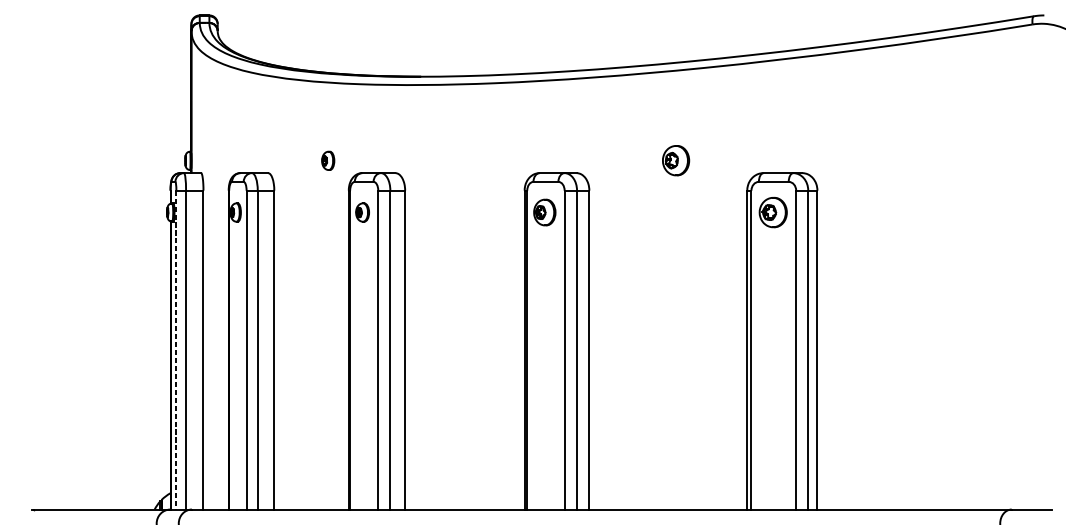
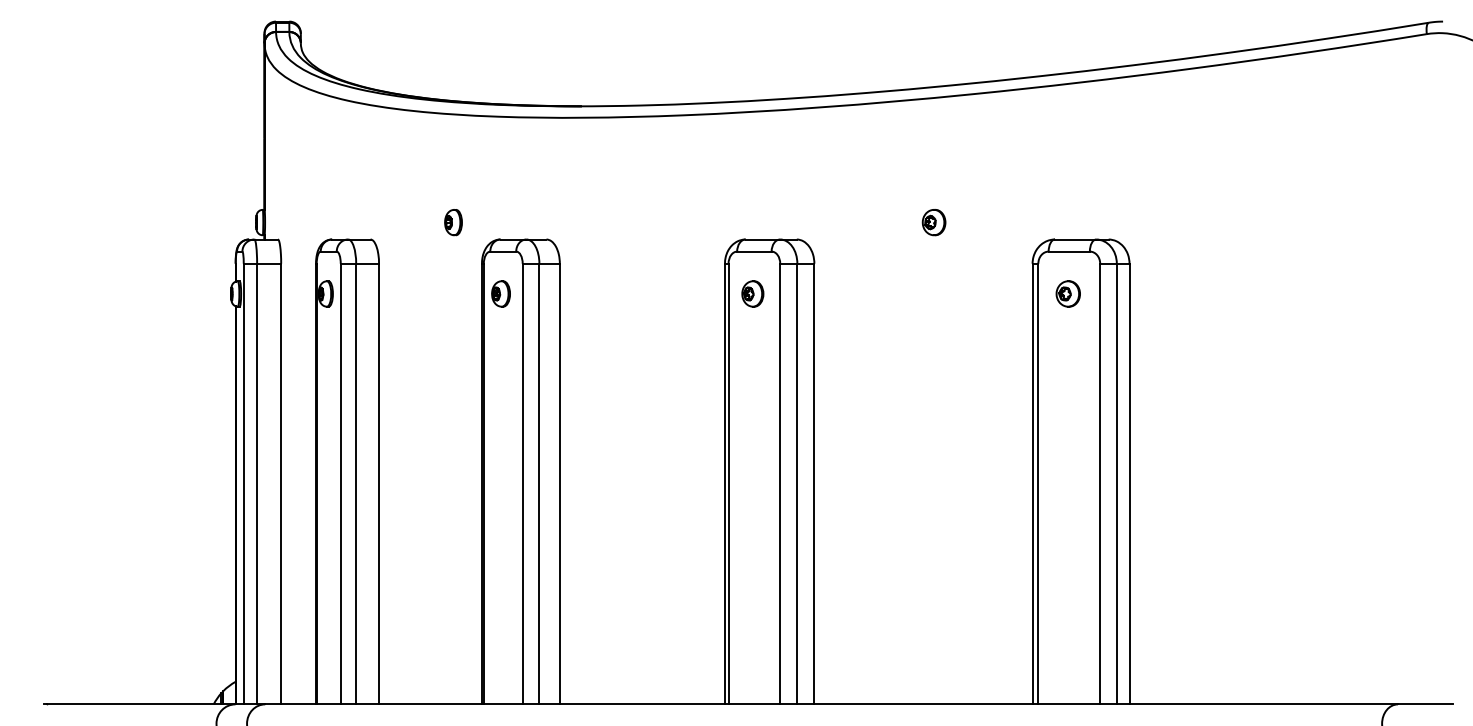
part: (675, 160) -> (933, 222), size x0.62
part: (544, 212) -> (752, 293), size x0.71
part: (772, 212) -> (1067, 293), size x0.62
line: (176, 350) -> (243, 484), dashed -> solid

